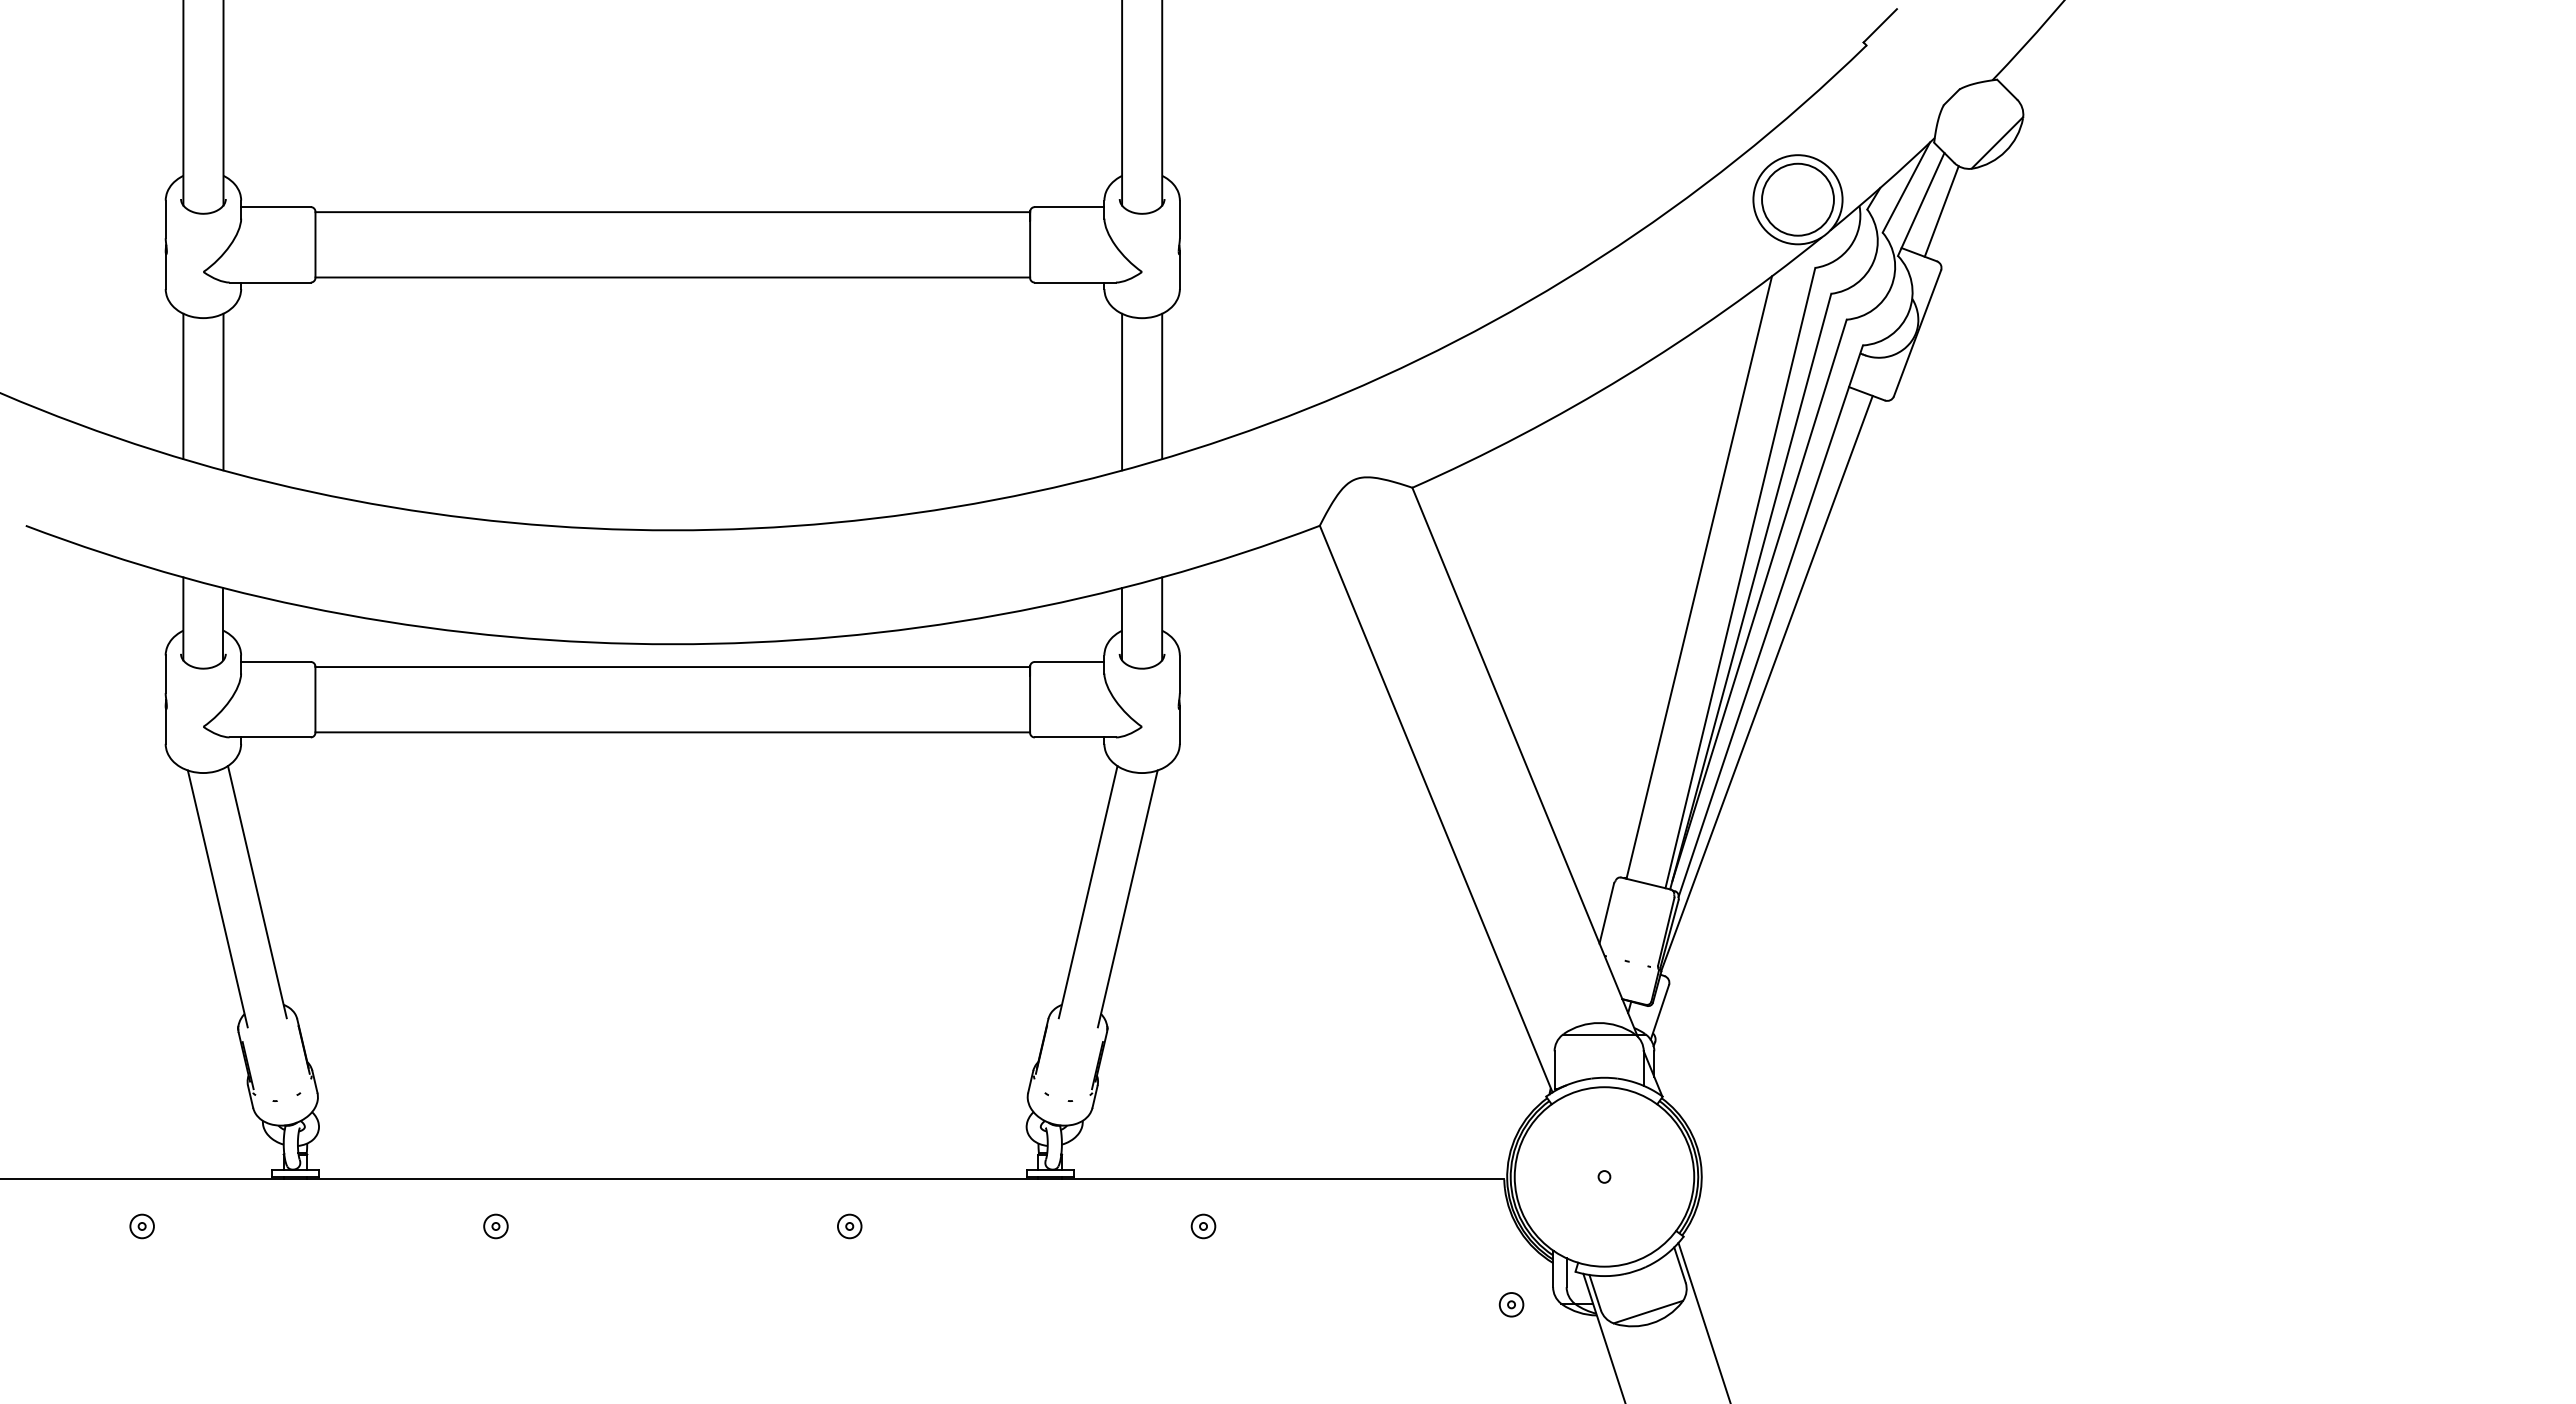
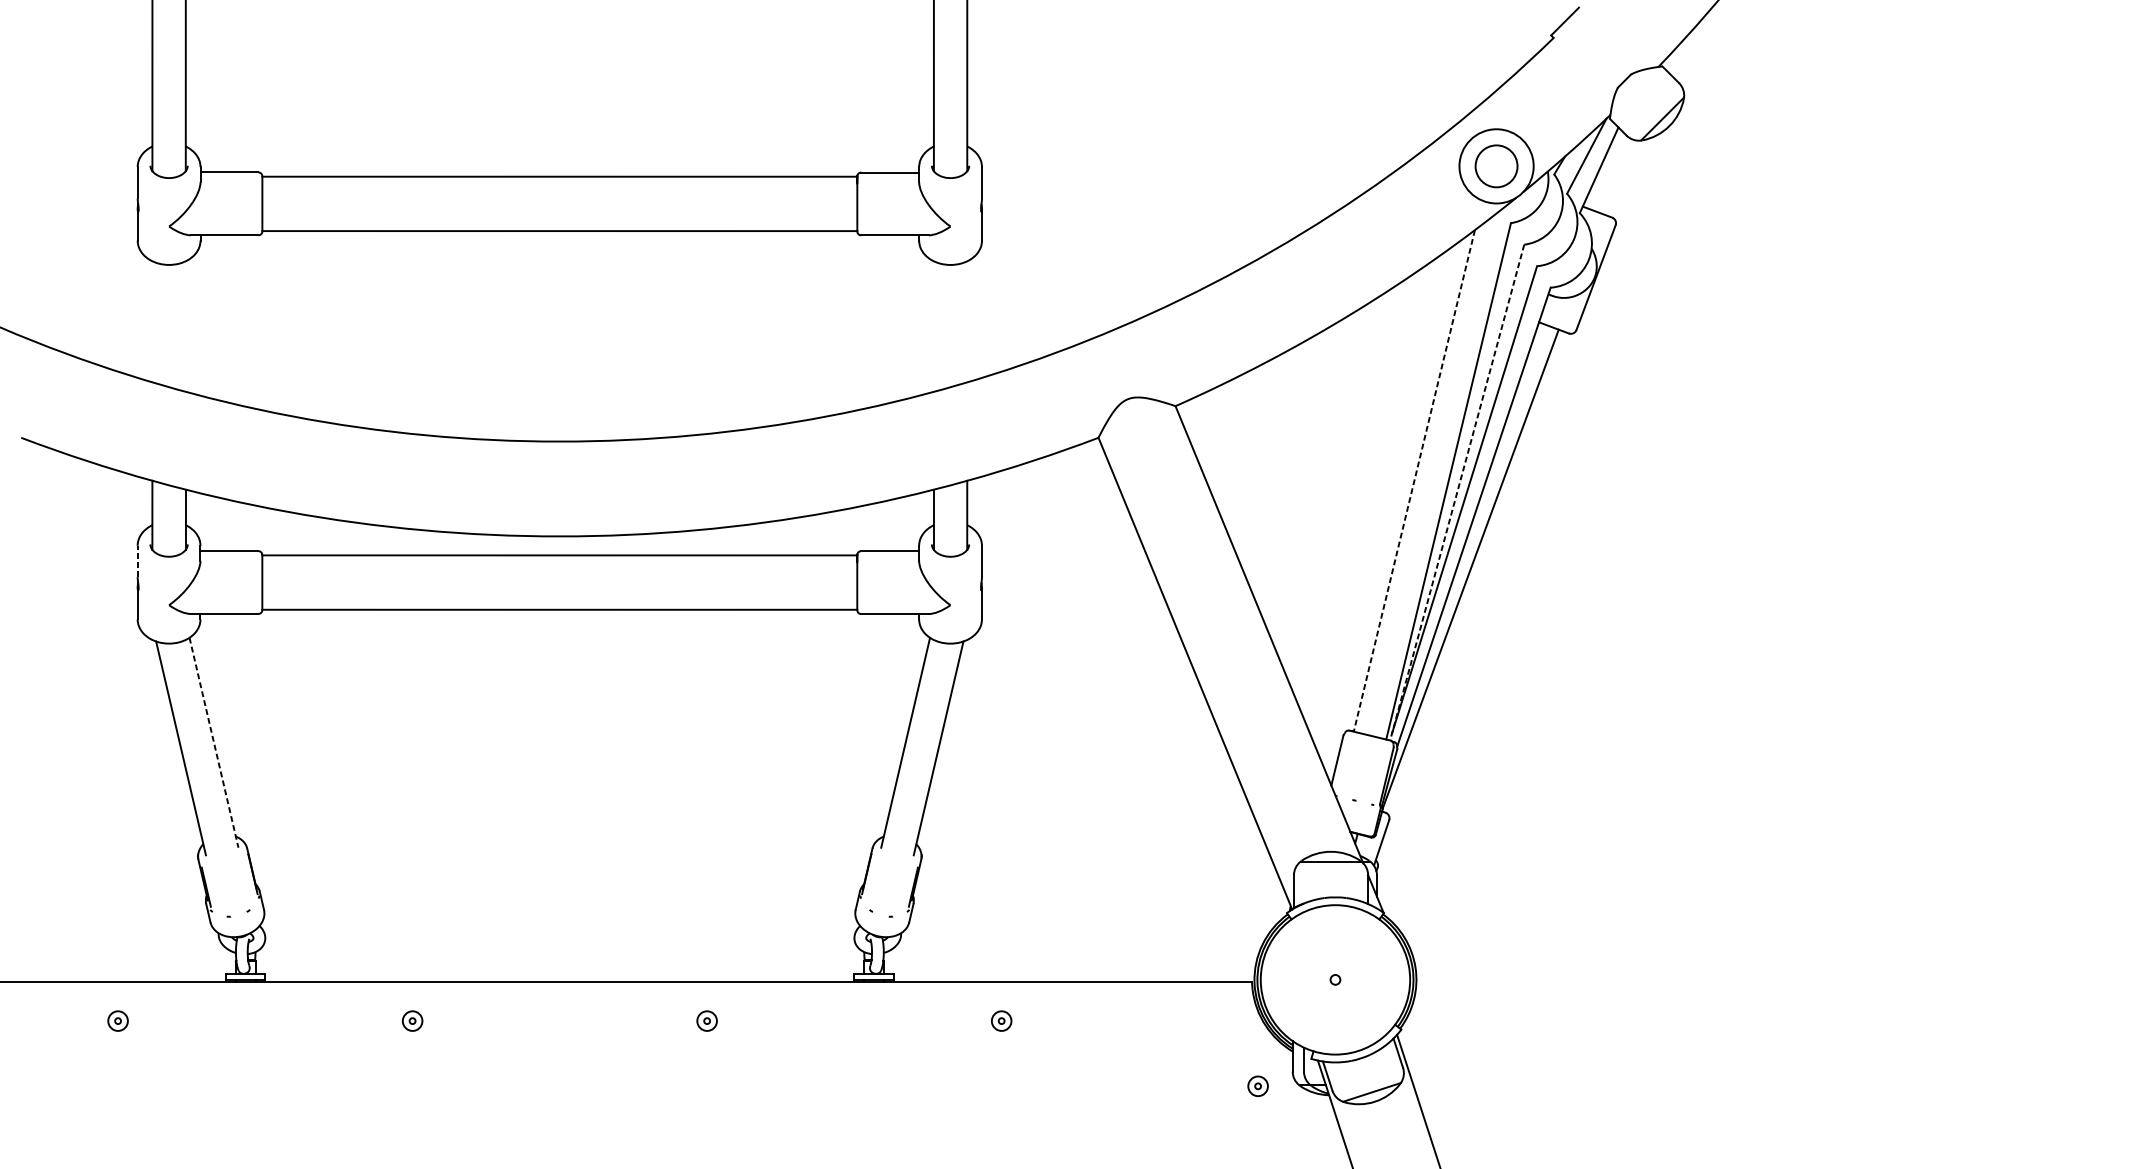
circle: (1797, 199) -> (1496, 166), size x0.7
line: (1941, 211) -> (1616, 176), removed
line: (183, 385) -> (152, 321), removed
line: (1162, 385) -> (967, 321), removed
line: (223, 391) -> (185, 326), removed
line: (1122, 391) -> (934, 326), removed
line: (1699, 577) -> (1414, 480), solid -> dashed
line: (1750, 592) -> (1457, 493), solid -> dashed
line: (165, 674) -> (137, 561), solid -> dashed
line: (257, 892) -> (214, 743), solid -> dashed

